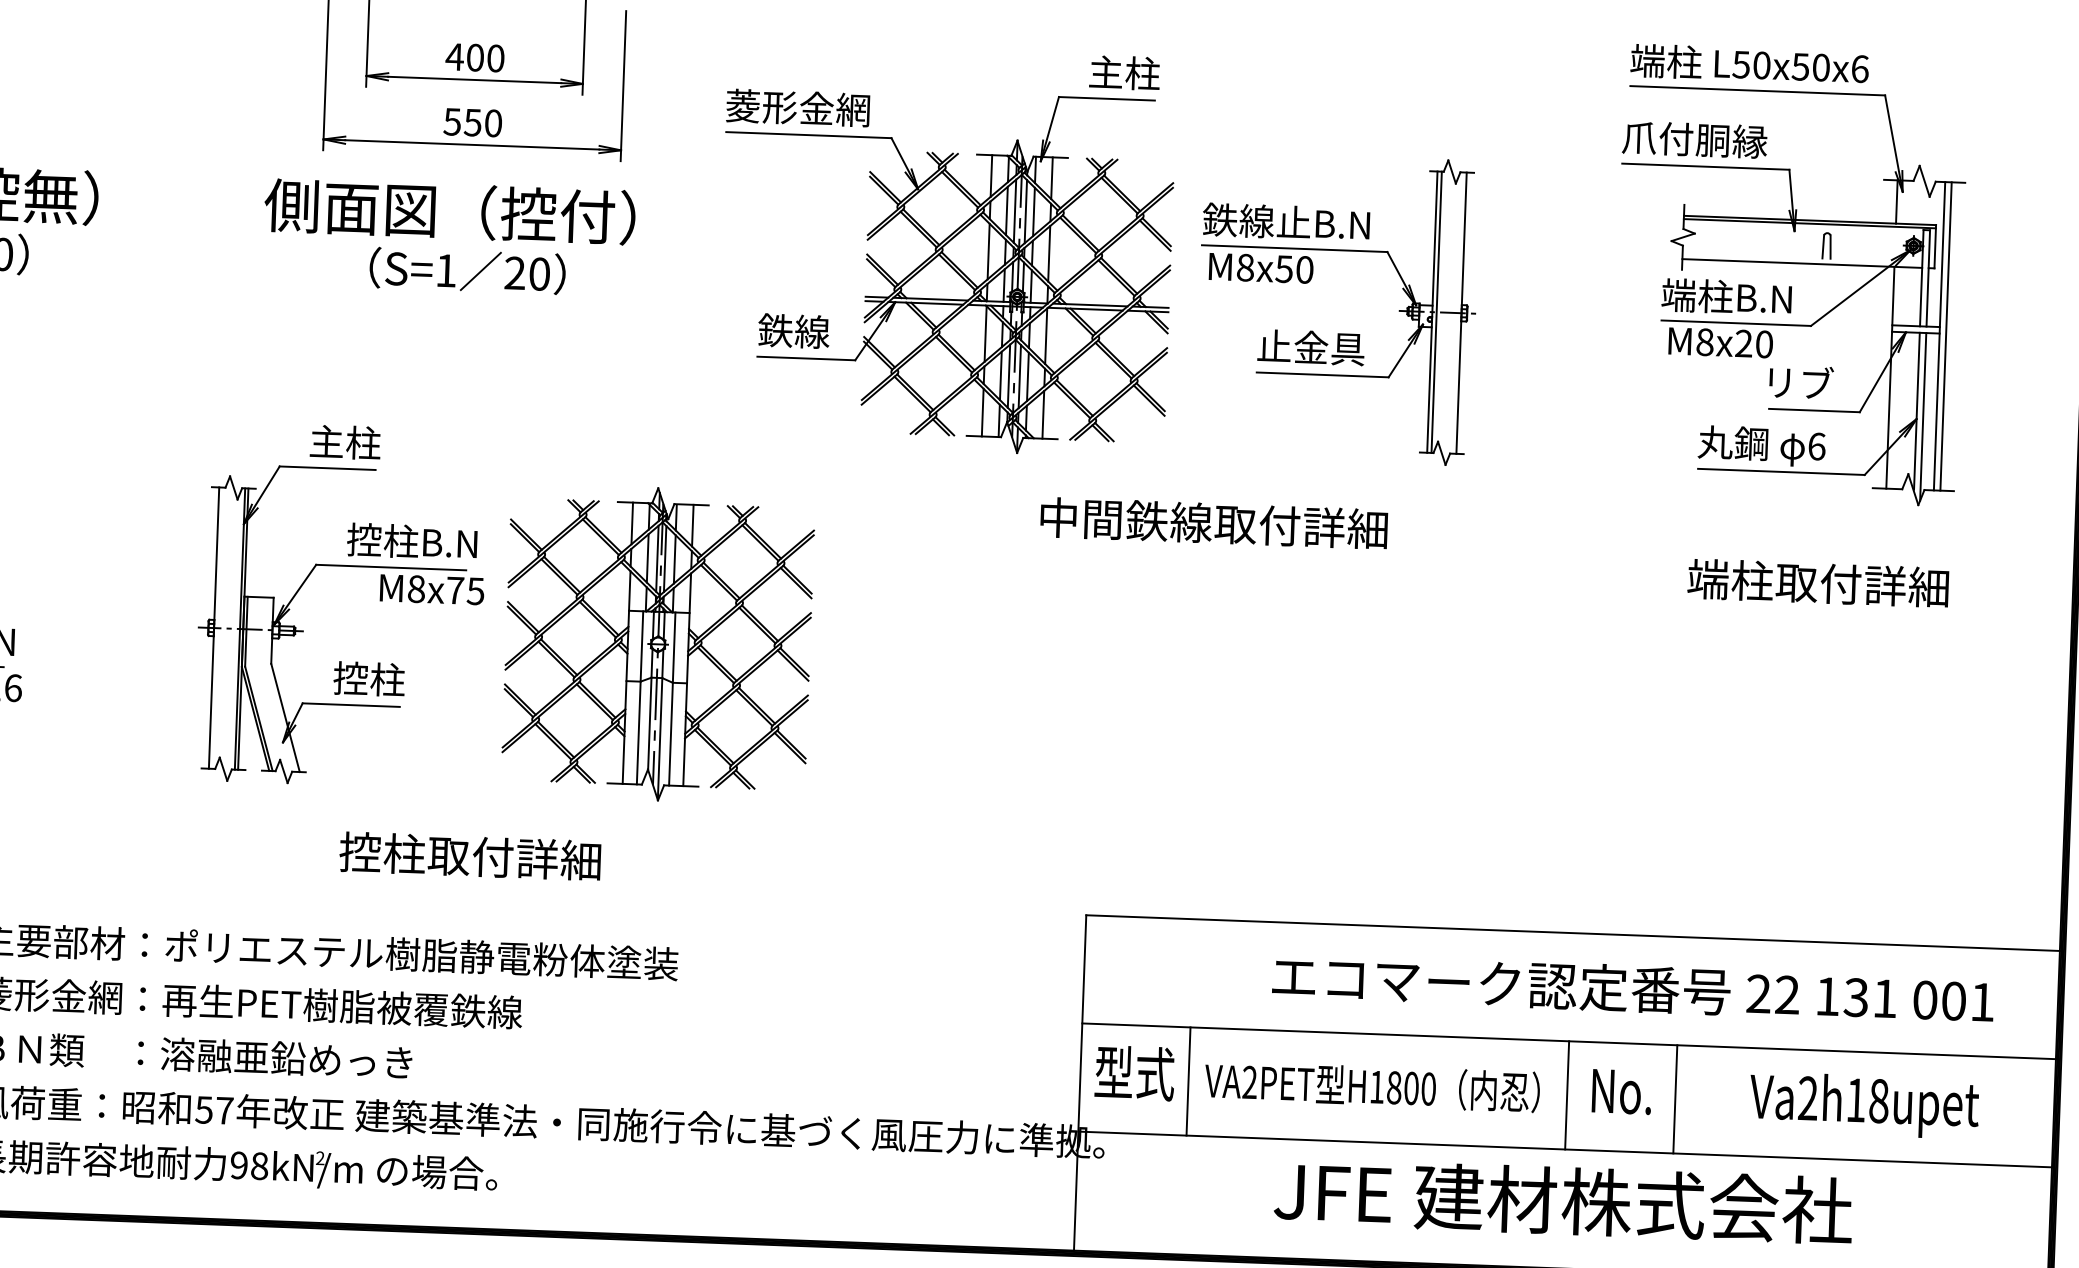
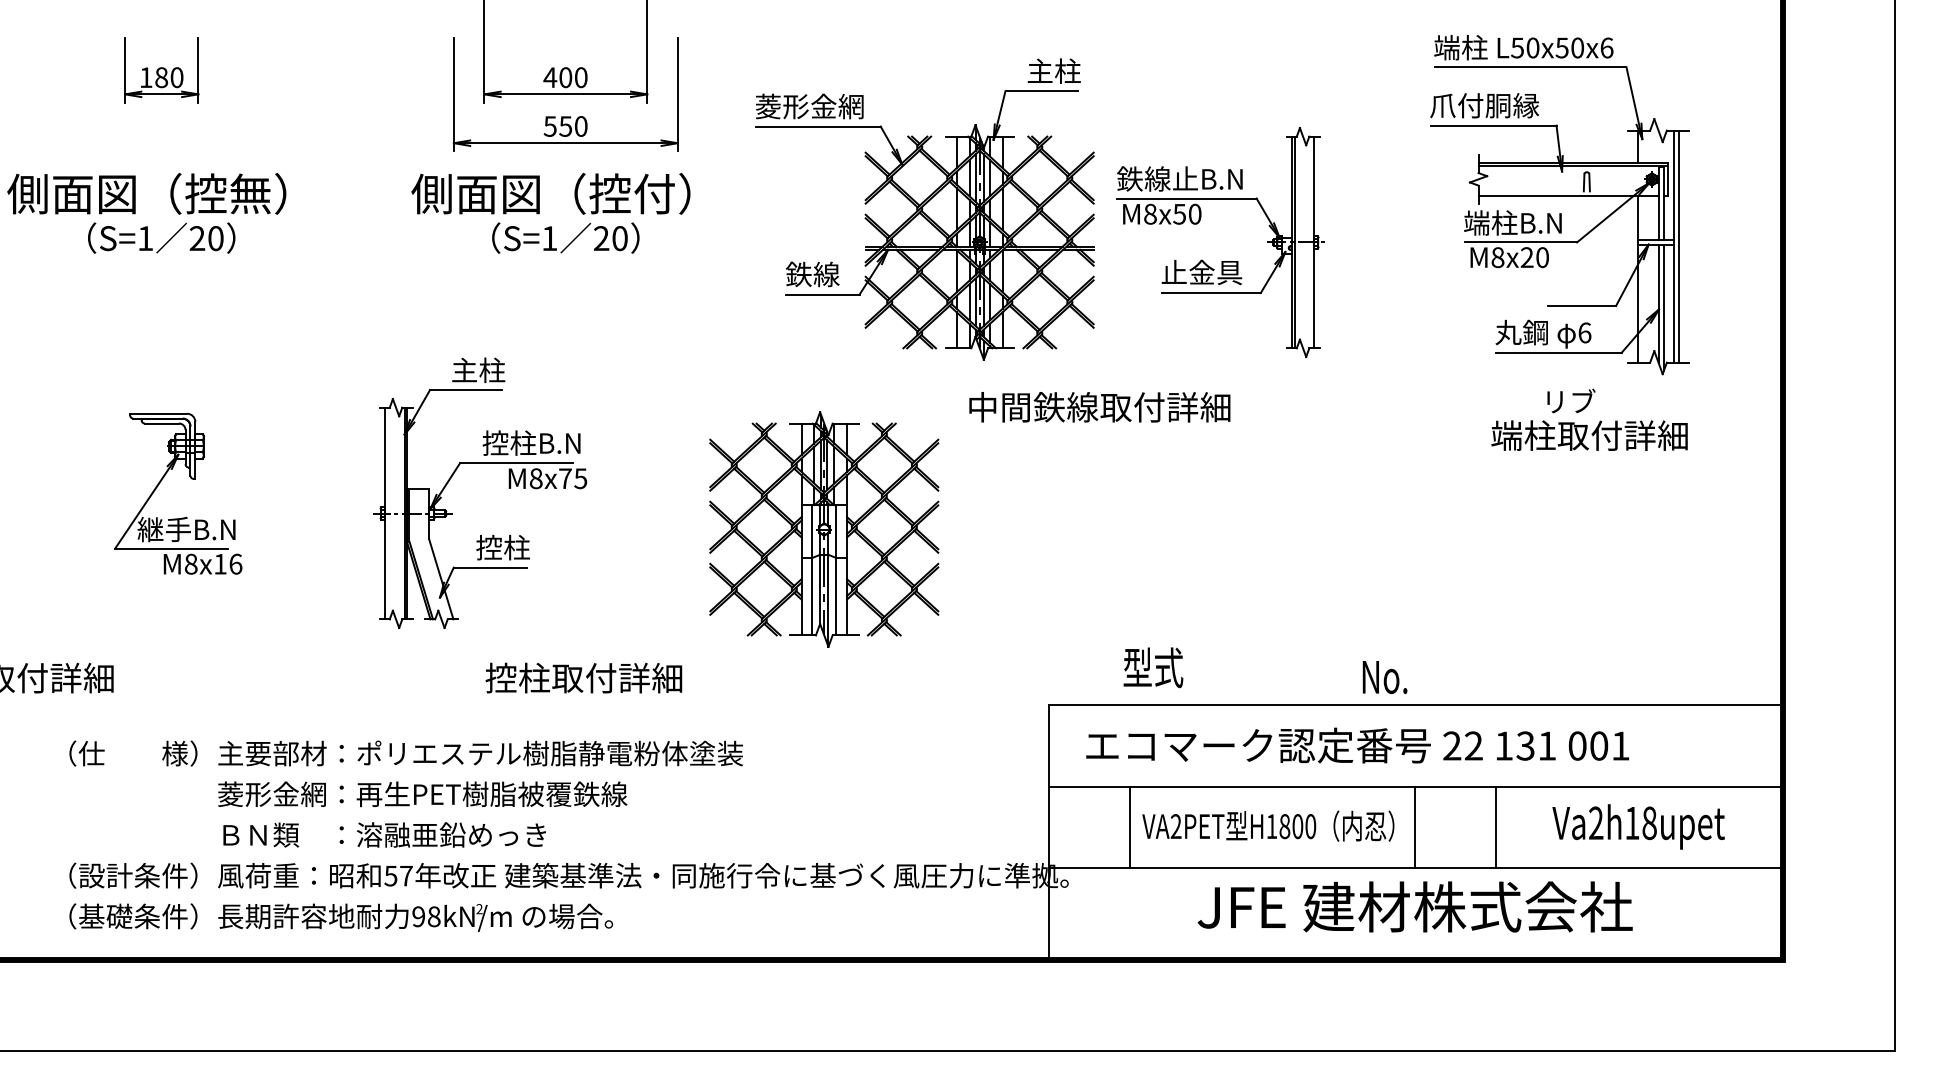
text: (1801, 381) -> (1571, 400), moved
text: (1213, 523) -> (1099, 407), moved
part: (658, 644) -> (824, 529), moved
text: (1632, 988) -> (1357, 745), moved
text: (1134, 1072) -> (1153, 667), moved
text: (1621, 1092) -> (1384, 677), moved

